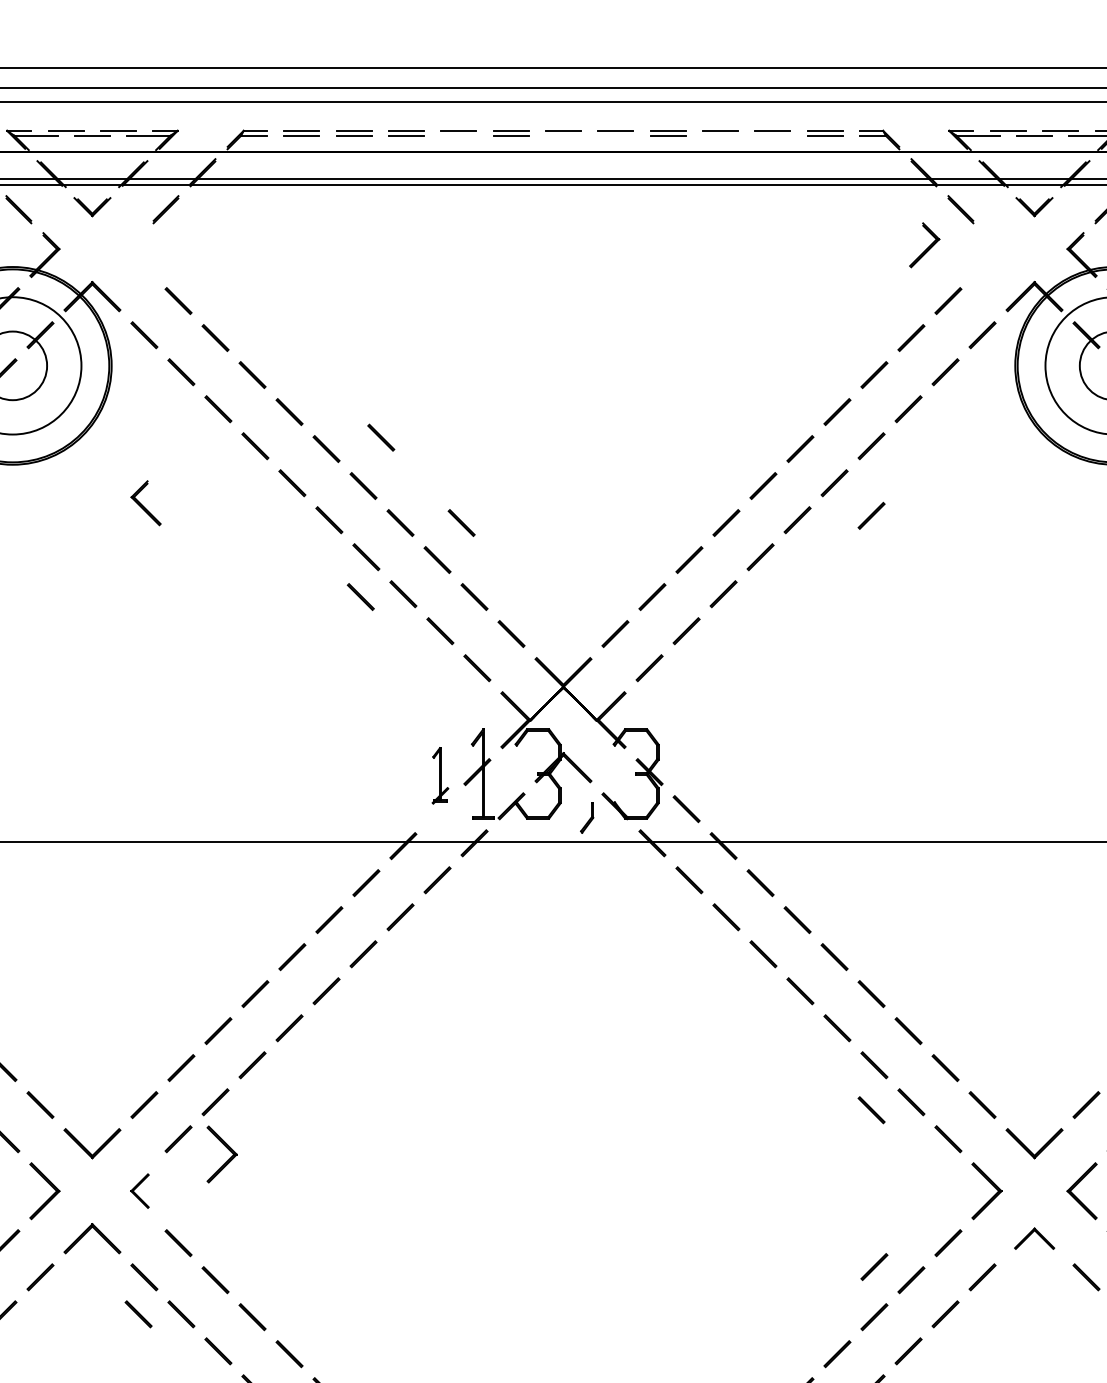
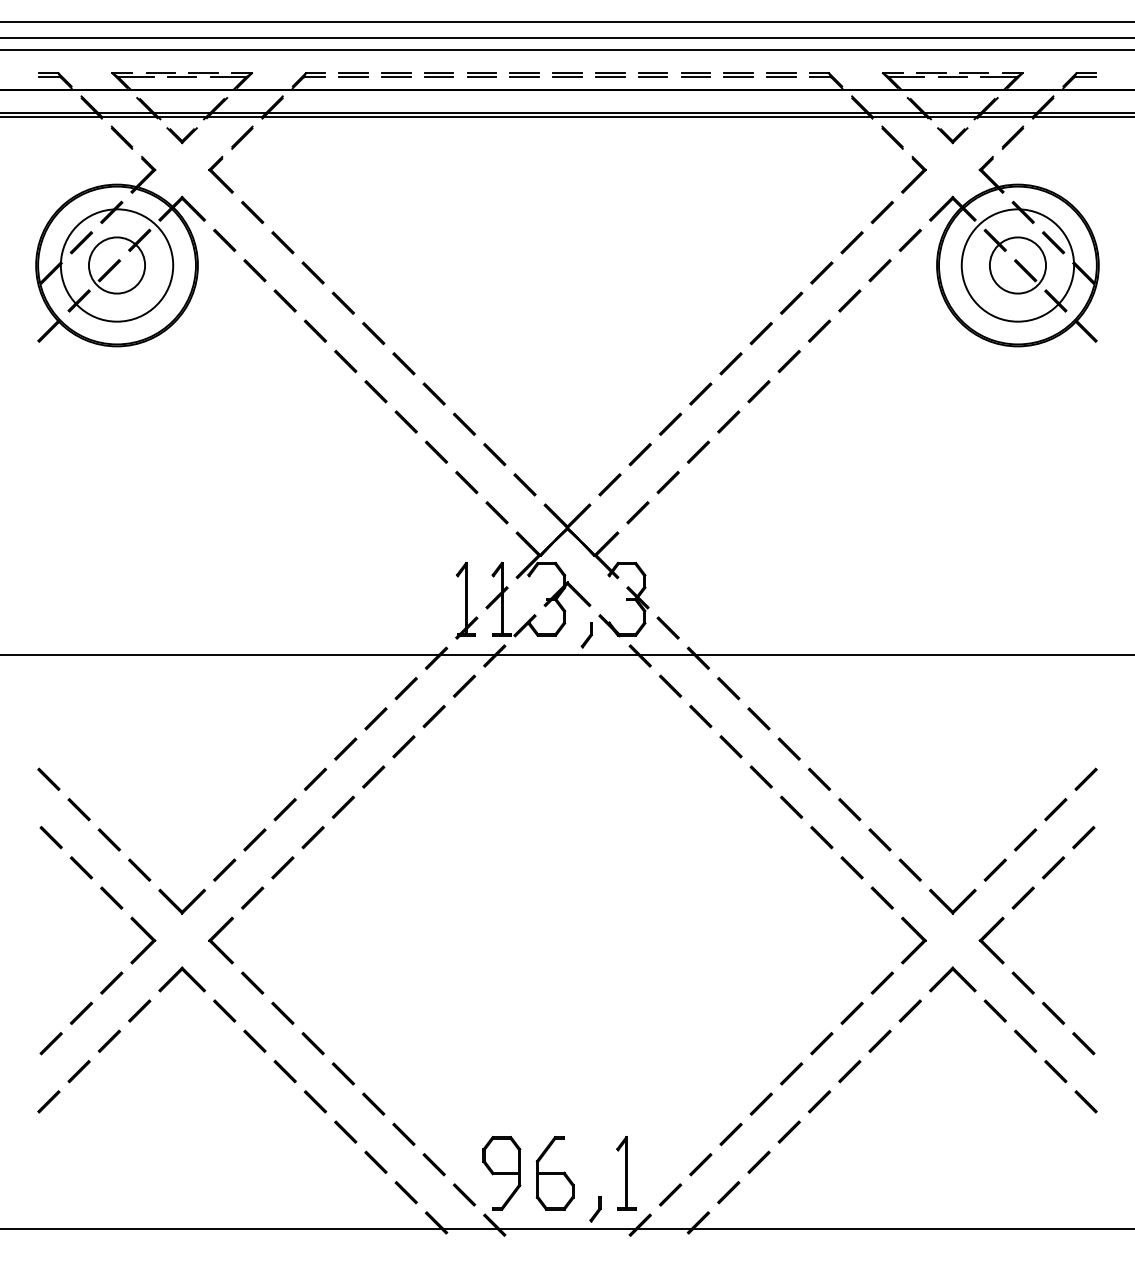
line: (458, 136) -> (481, 77), added
line: (563, 136) -> (567, 77), added
line: (616, 136) -> (610, 77), added
line: (719, 136) -> (695, 77), added
line: (772, 136) -> (738, 77), added
part: (924, 244) -> (913, 174), moved
line: (380, 436) -> (417, 323), removed
part: (145, 502) -> (220, 174), moved
line: (871, 515) -> (819, 387), removed
line: (460, 522) -> (483, 393), removed
line: (360, 596) -> (401, 454), removed
part: (440, 775) -> (466, 600), size x1.67
line: (870, 1109) -> (818, 873), removed
part: (222, 1154) -> (288, 910), removed
part: (139, 1191) -> (220, 940), size x1.67
part: (1034, 1238) -> (952, 979), size x1.43
line: (874, 1266) -> (821, 1002), removed
line: (138, 1313) -> (219, 1040), removed

